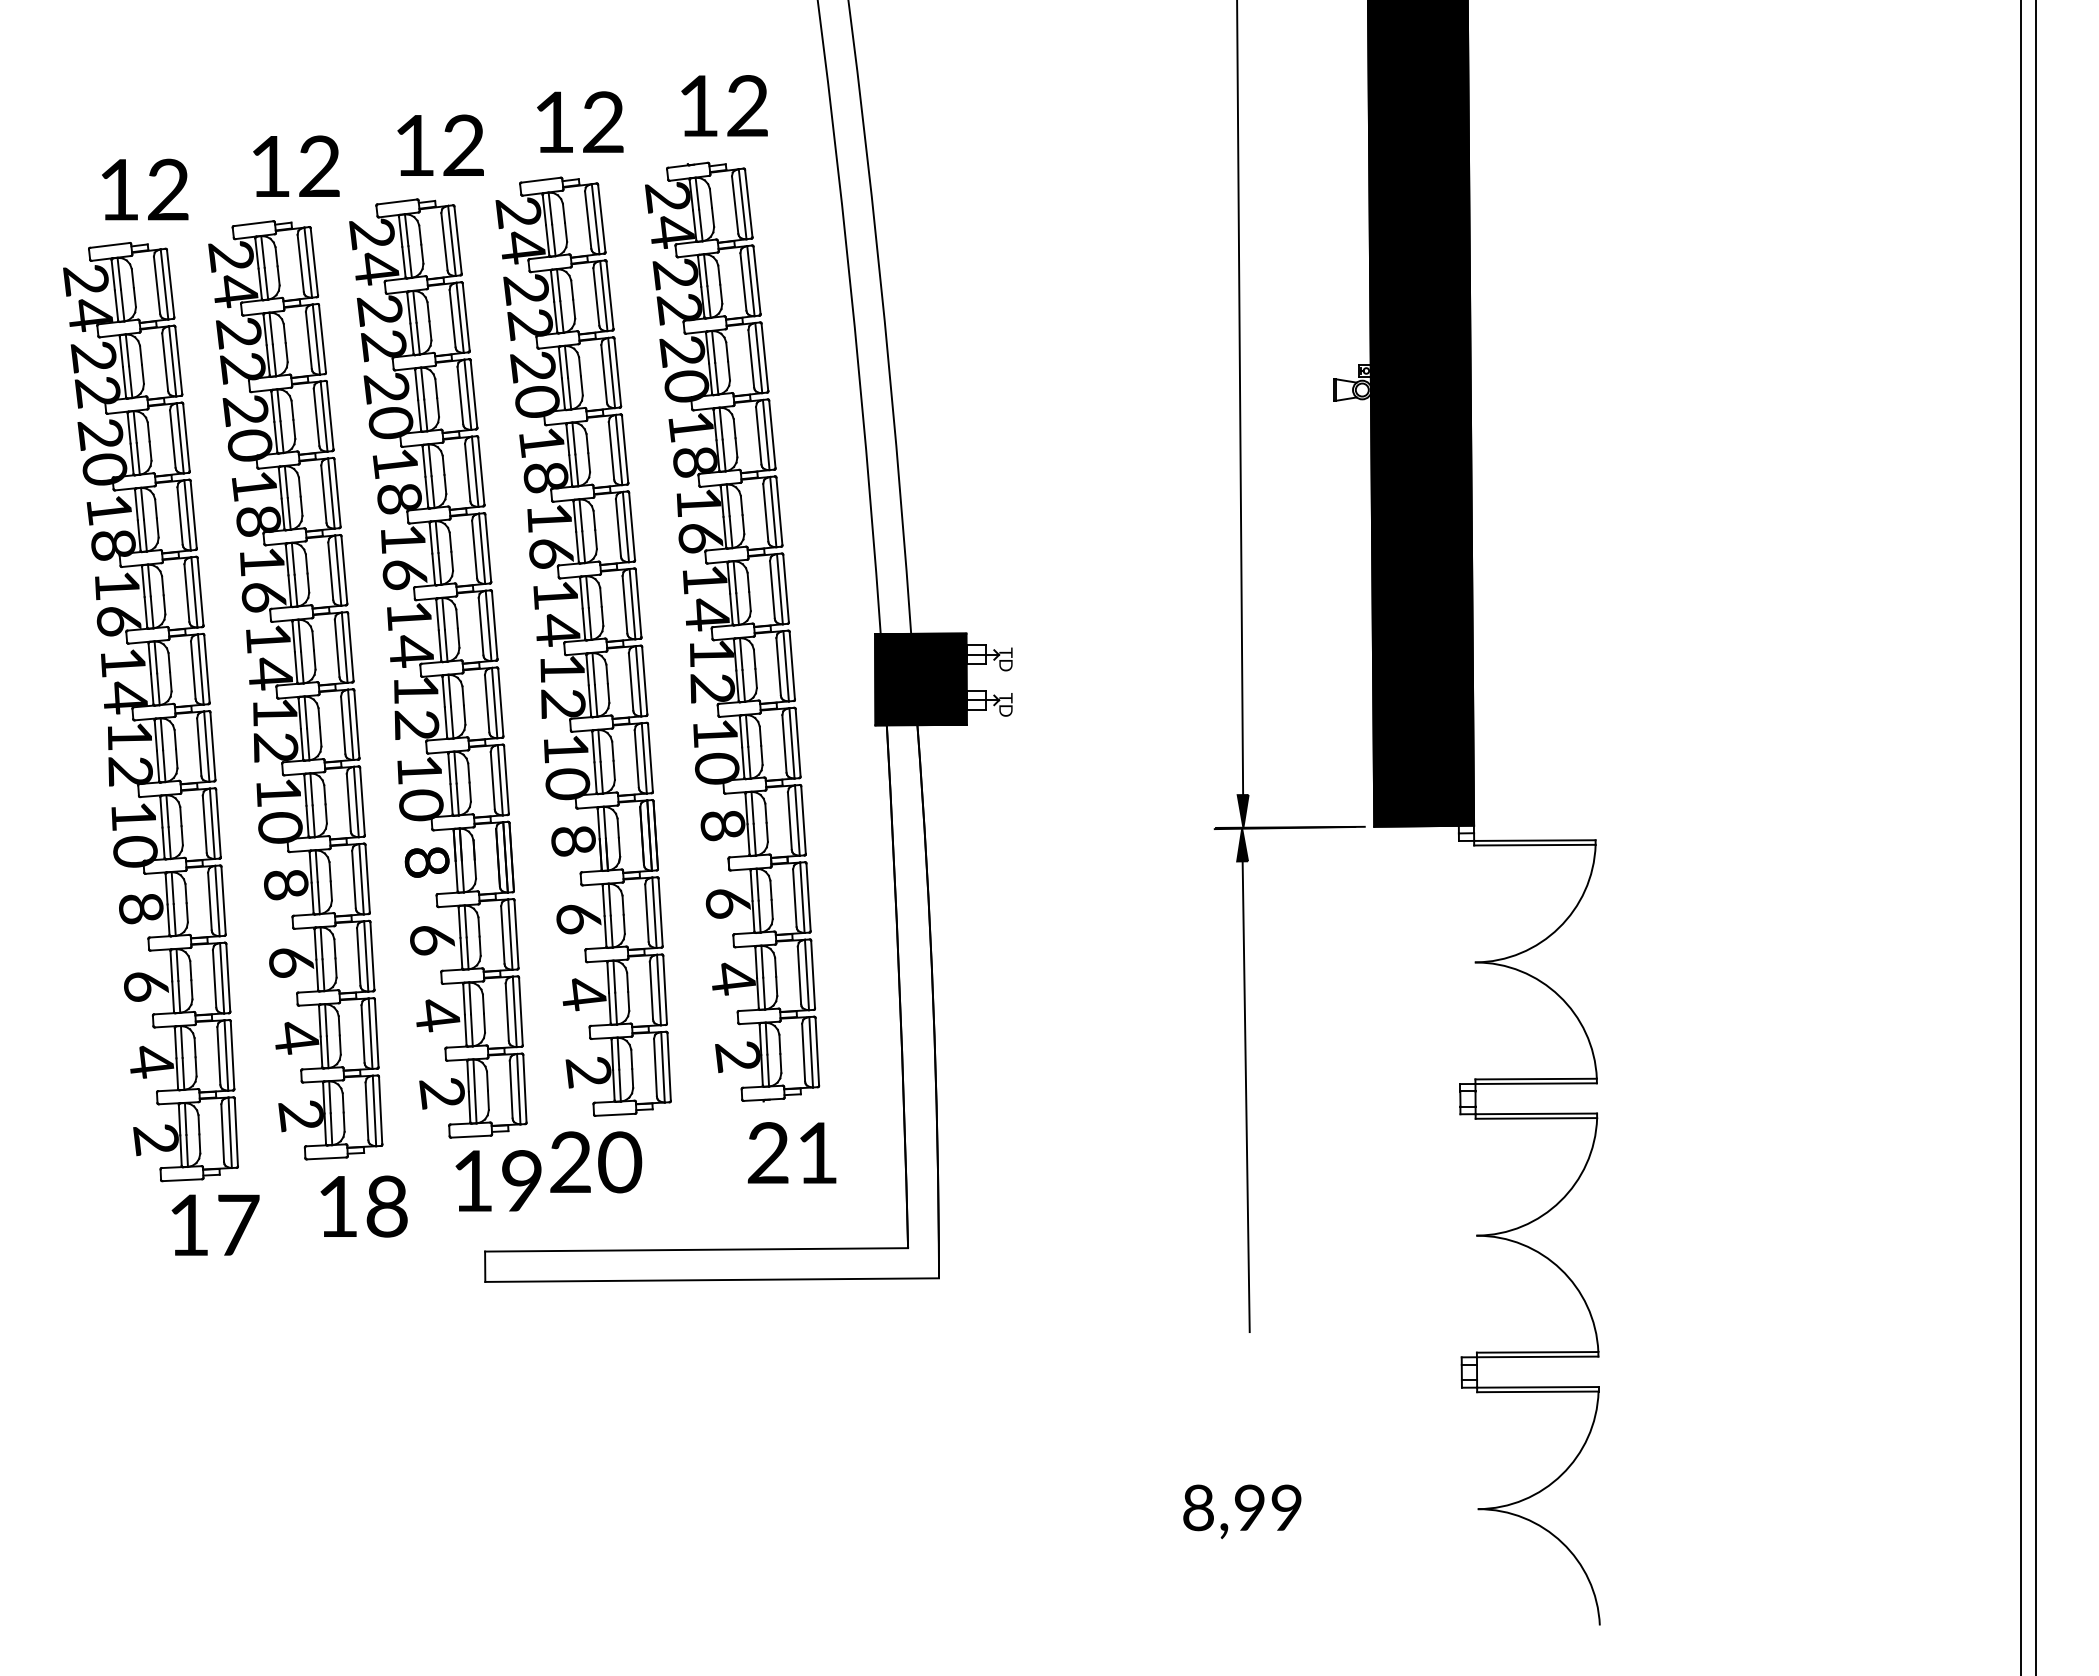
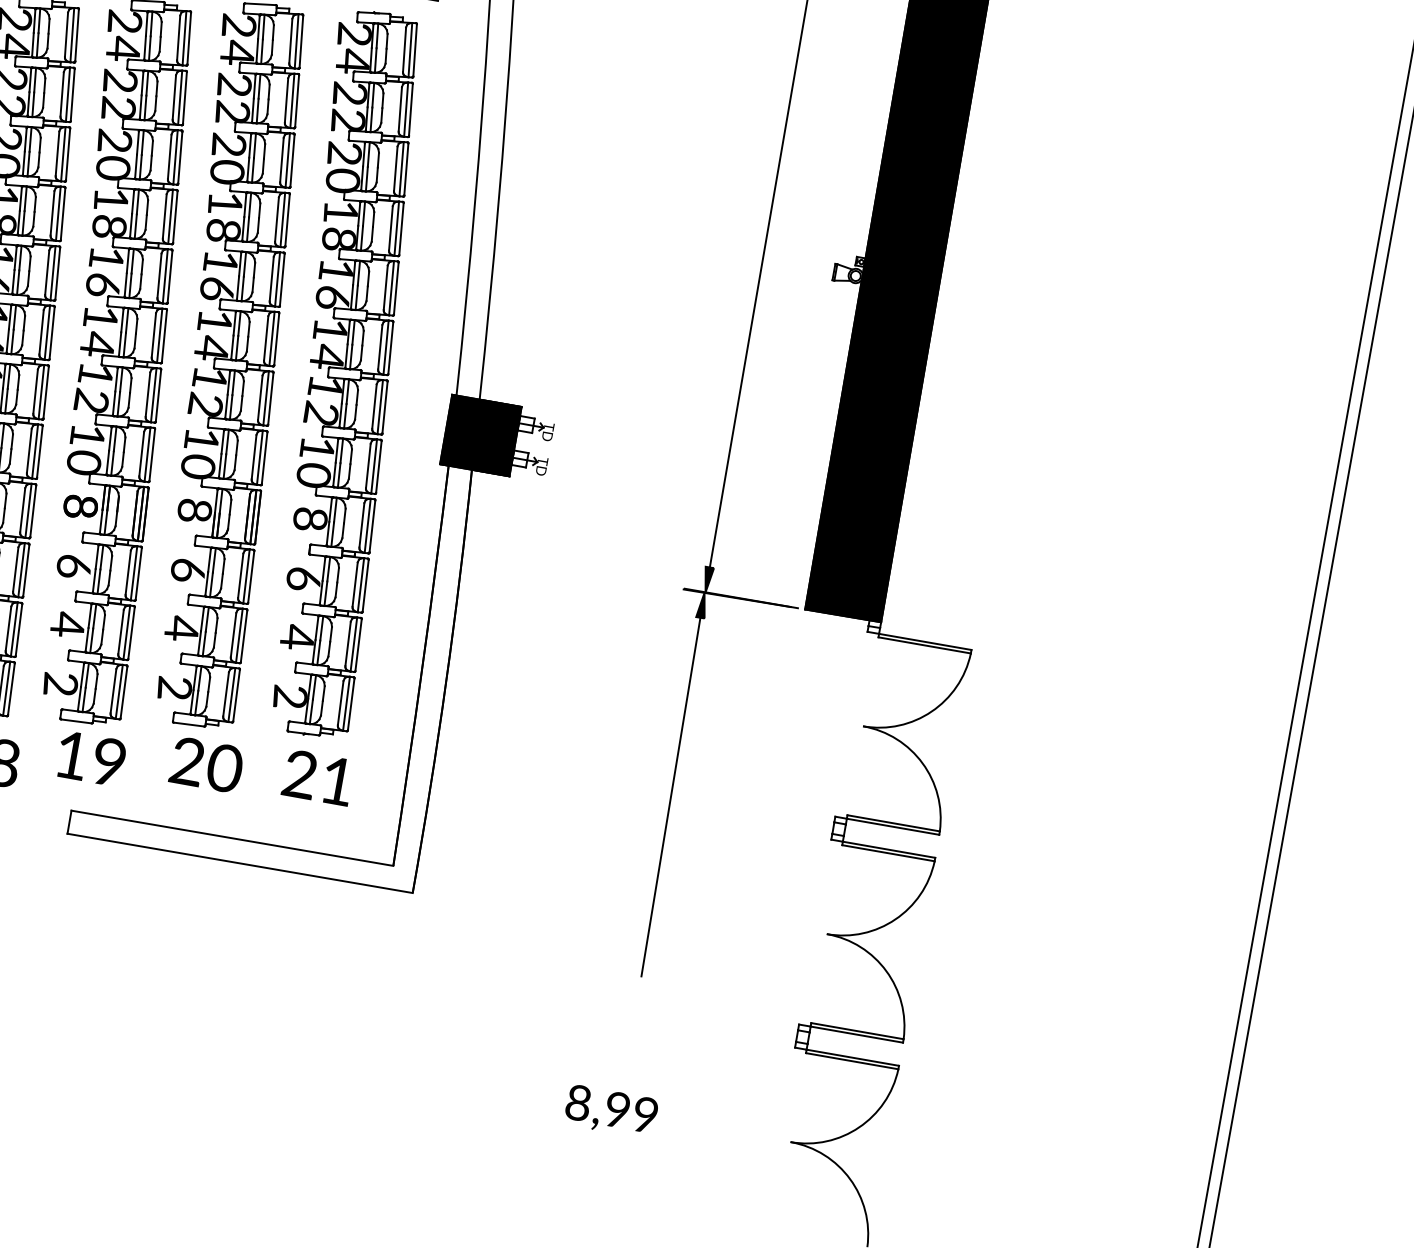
text: (596, 1162) -> (207, 765), moved

